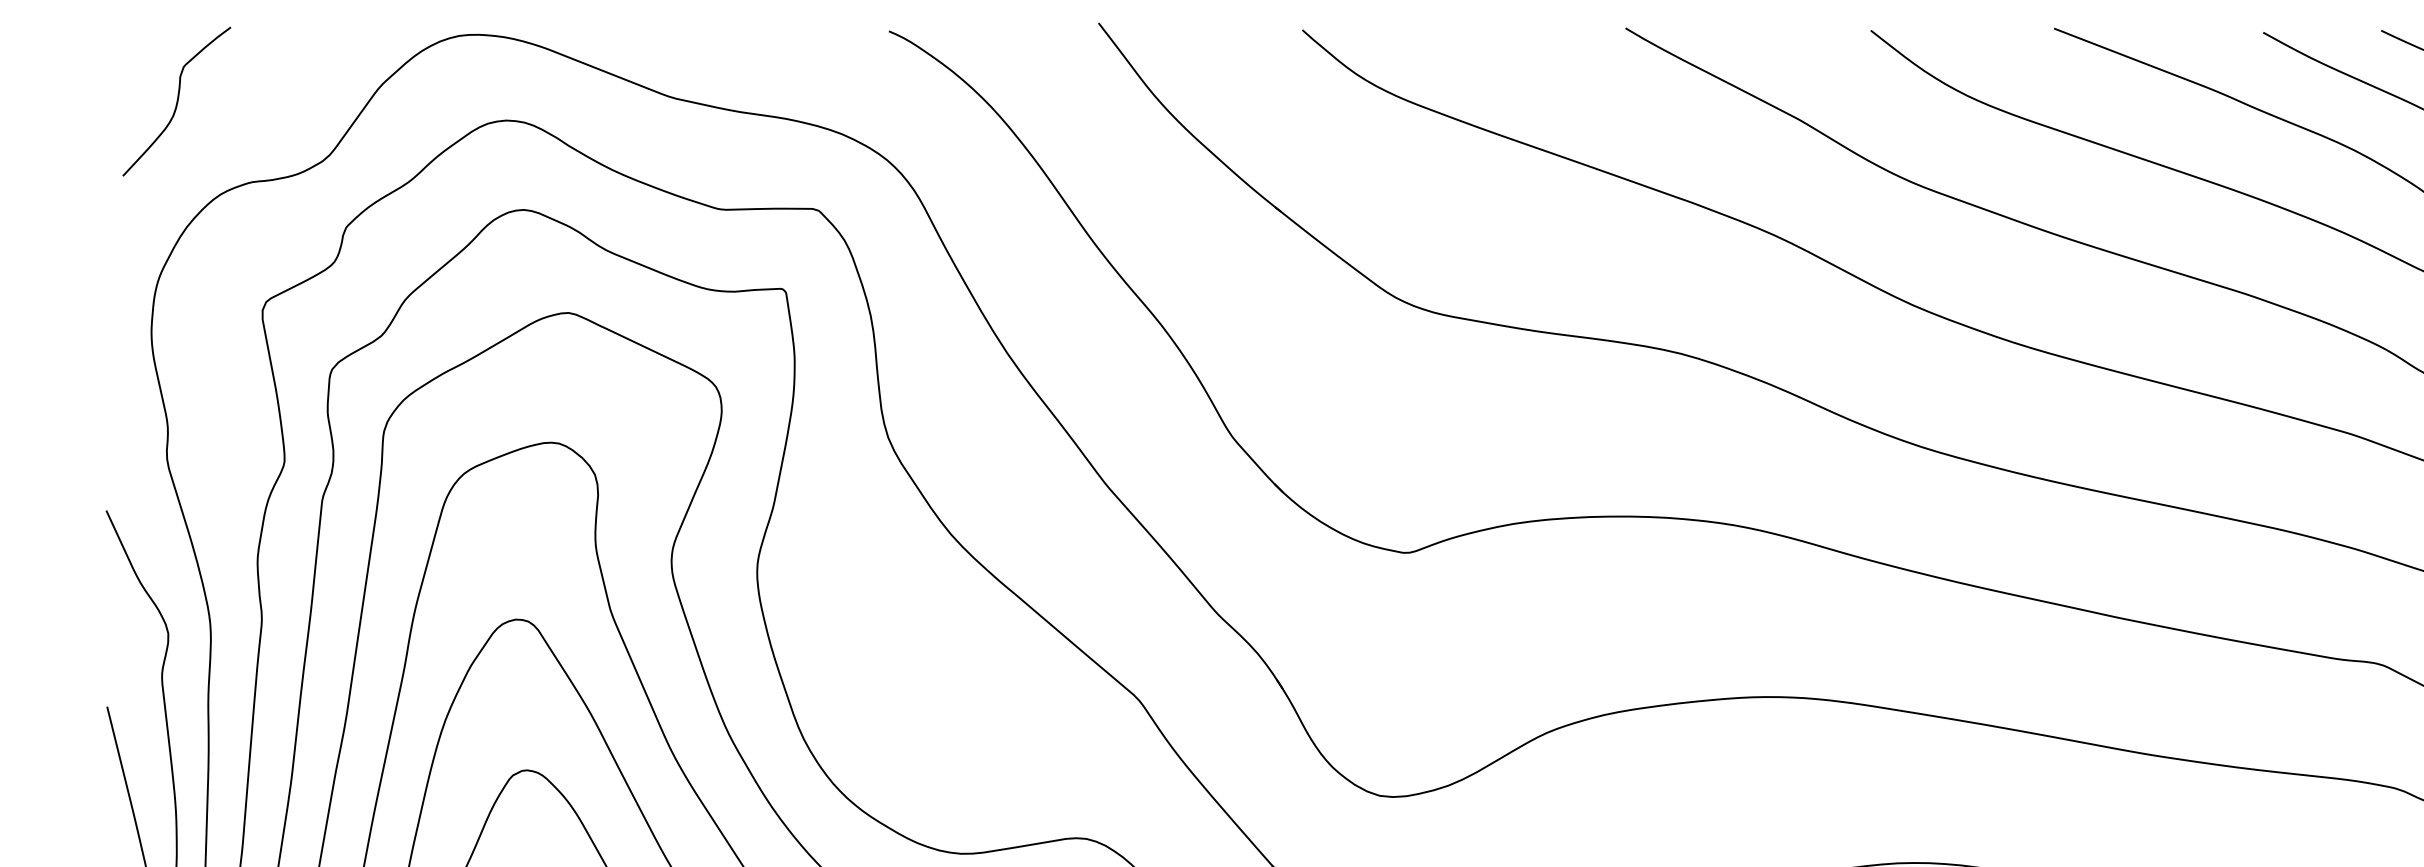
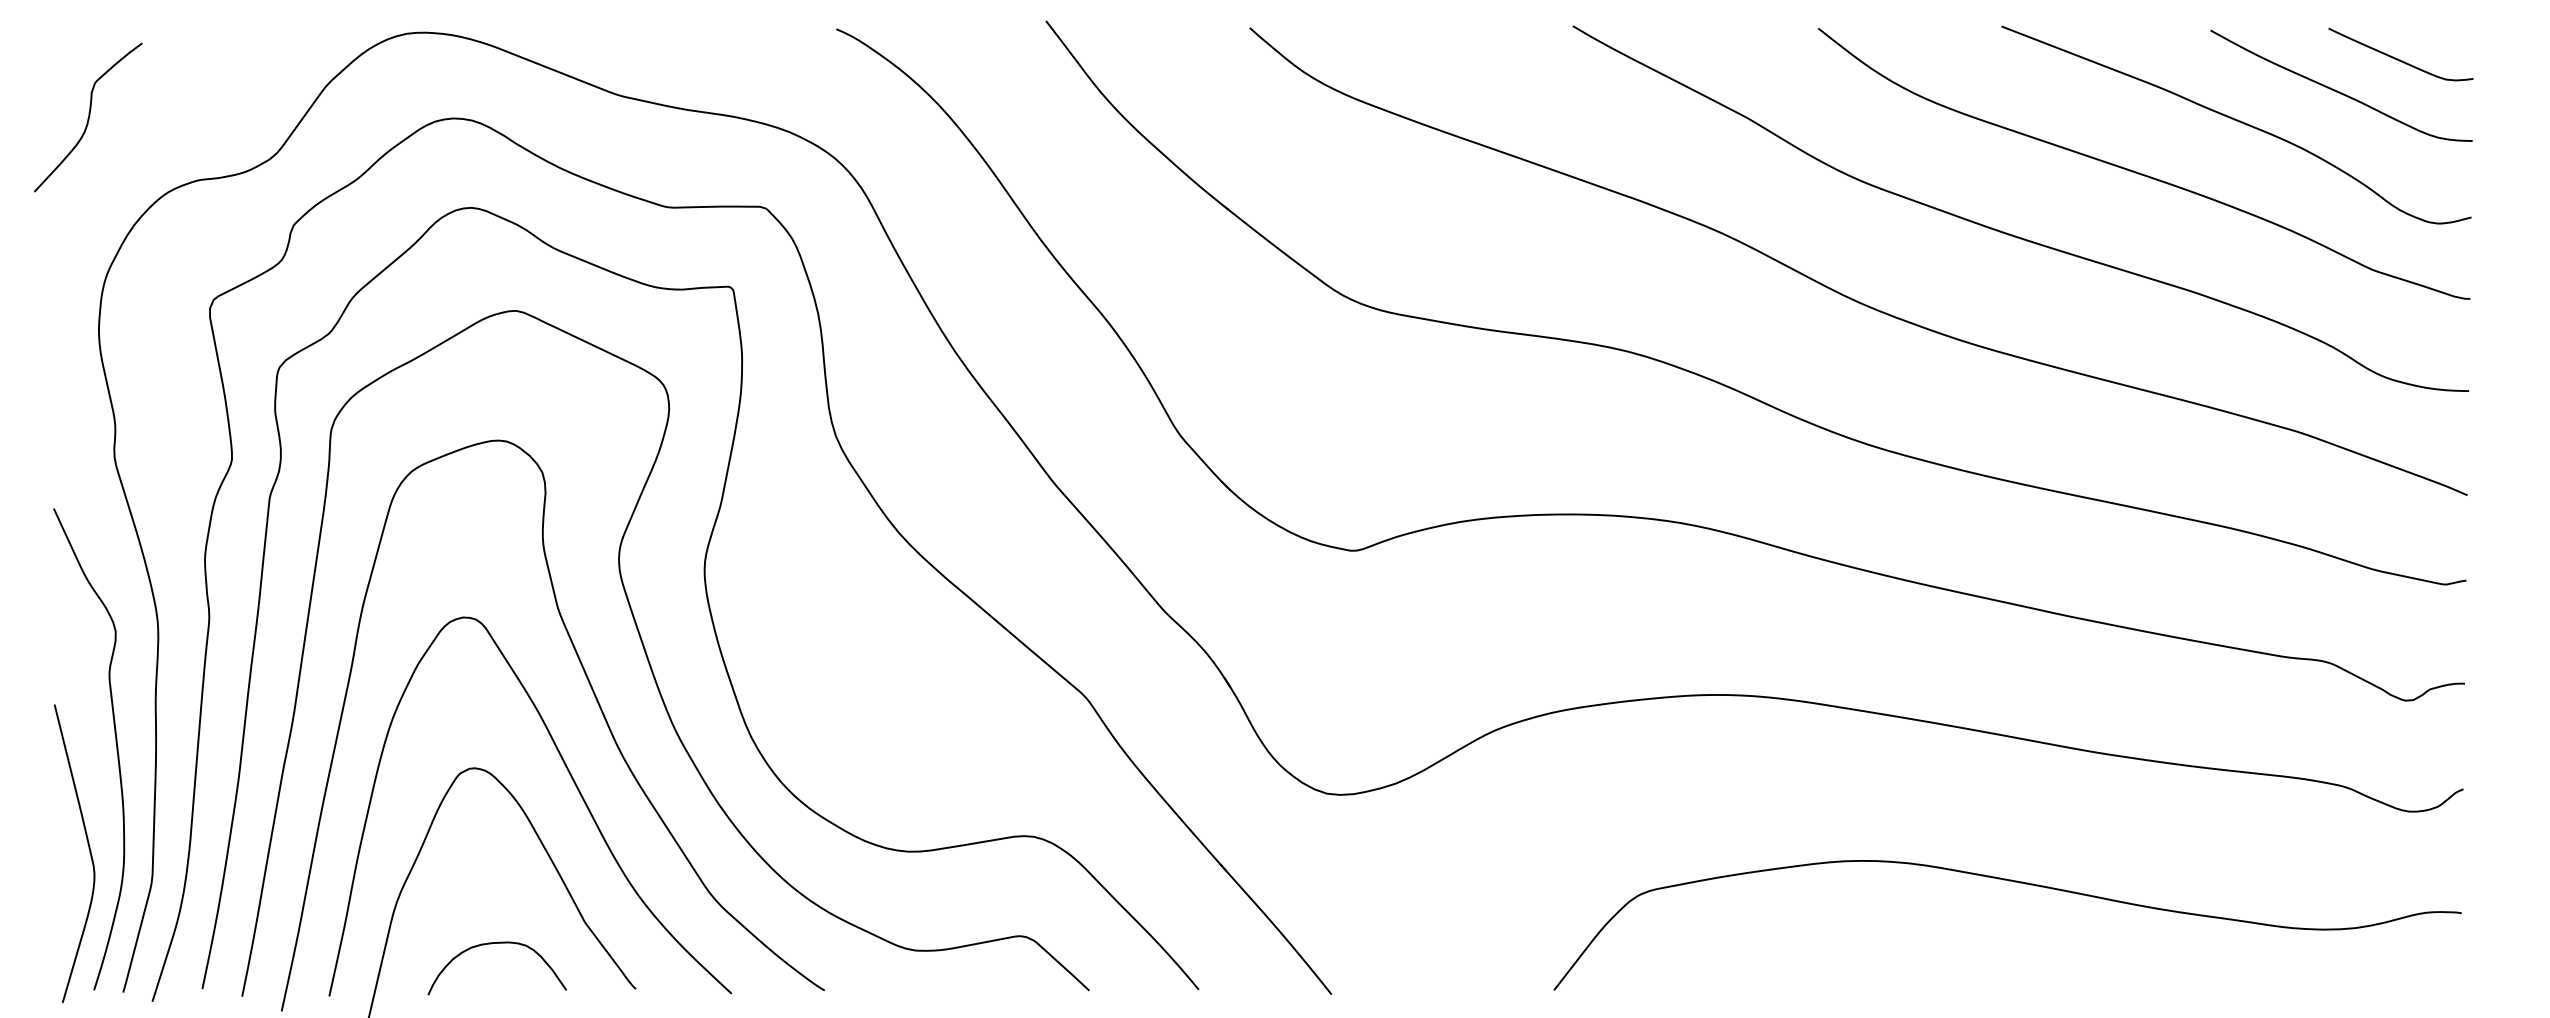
curve: (177, 101) -> (88, 117), moved

